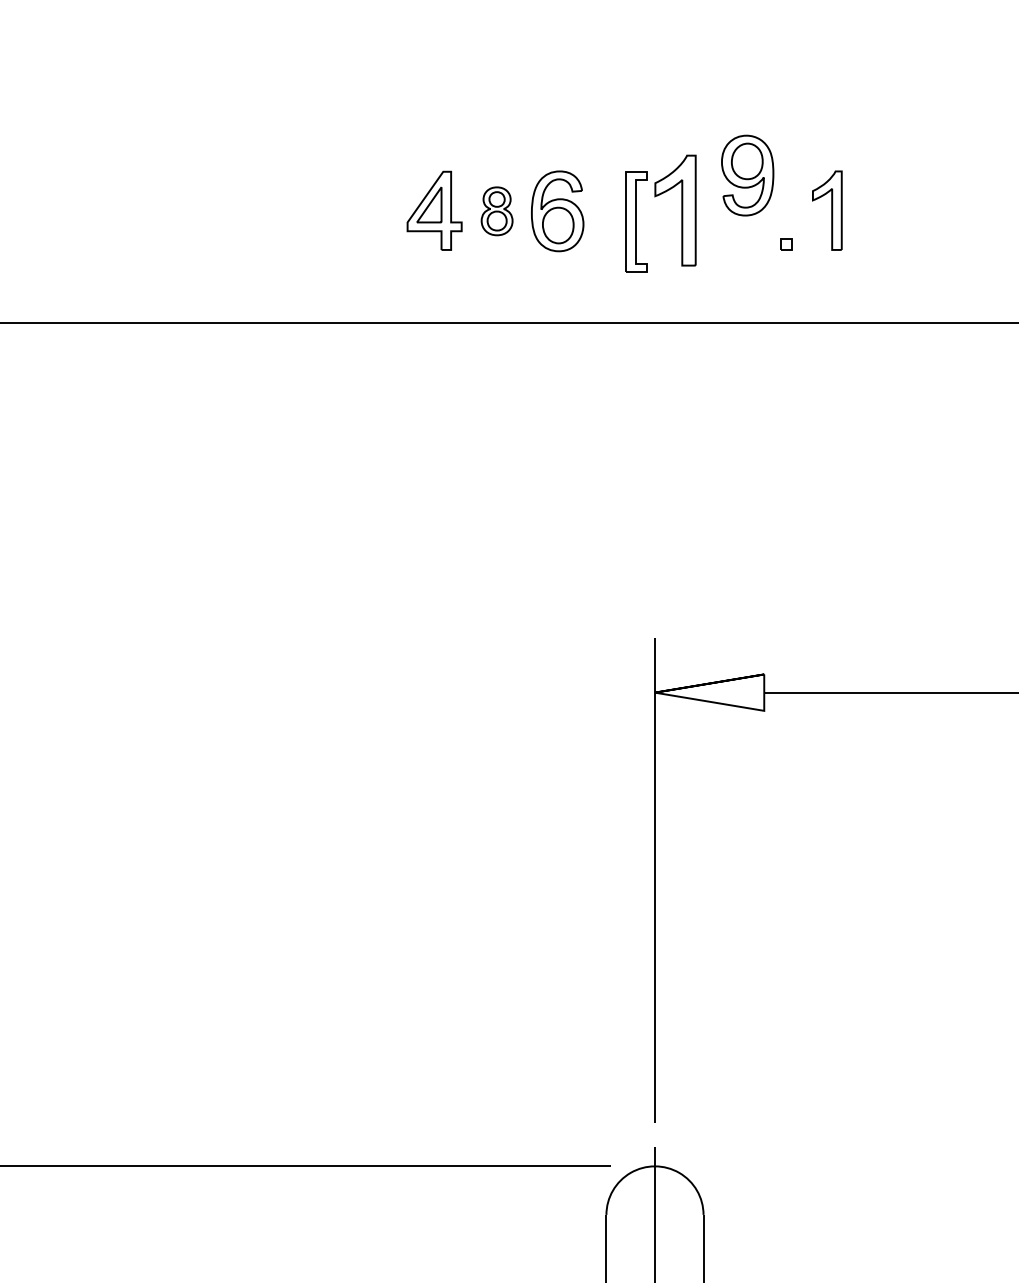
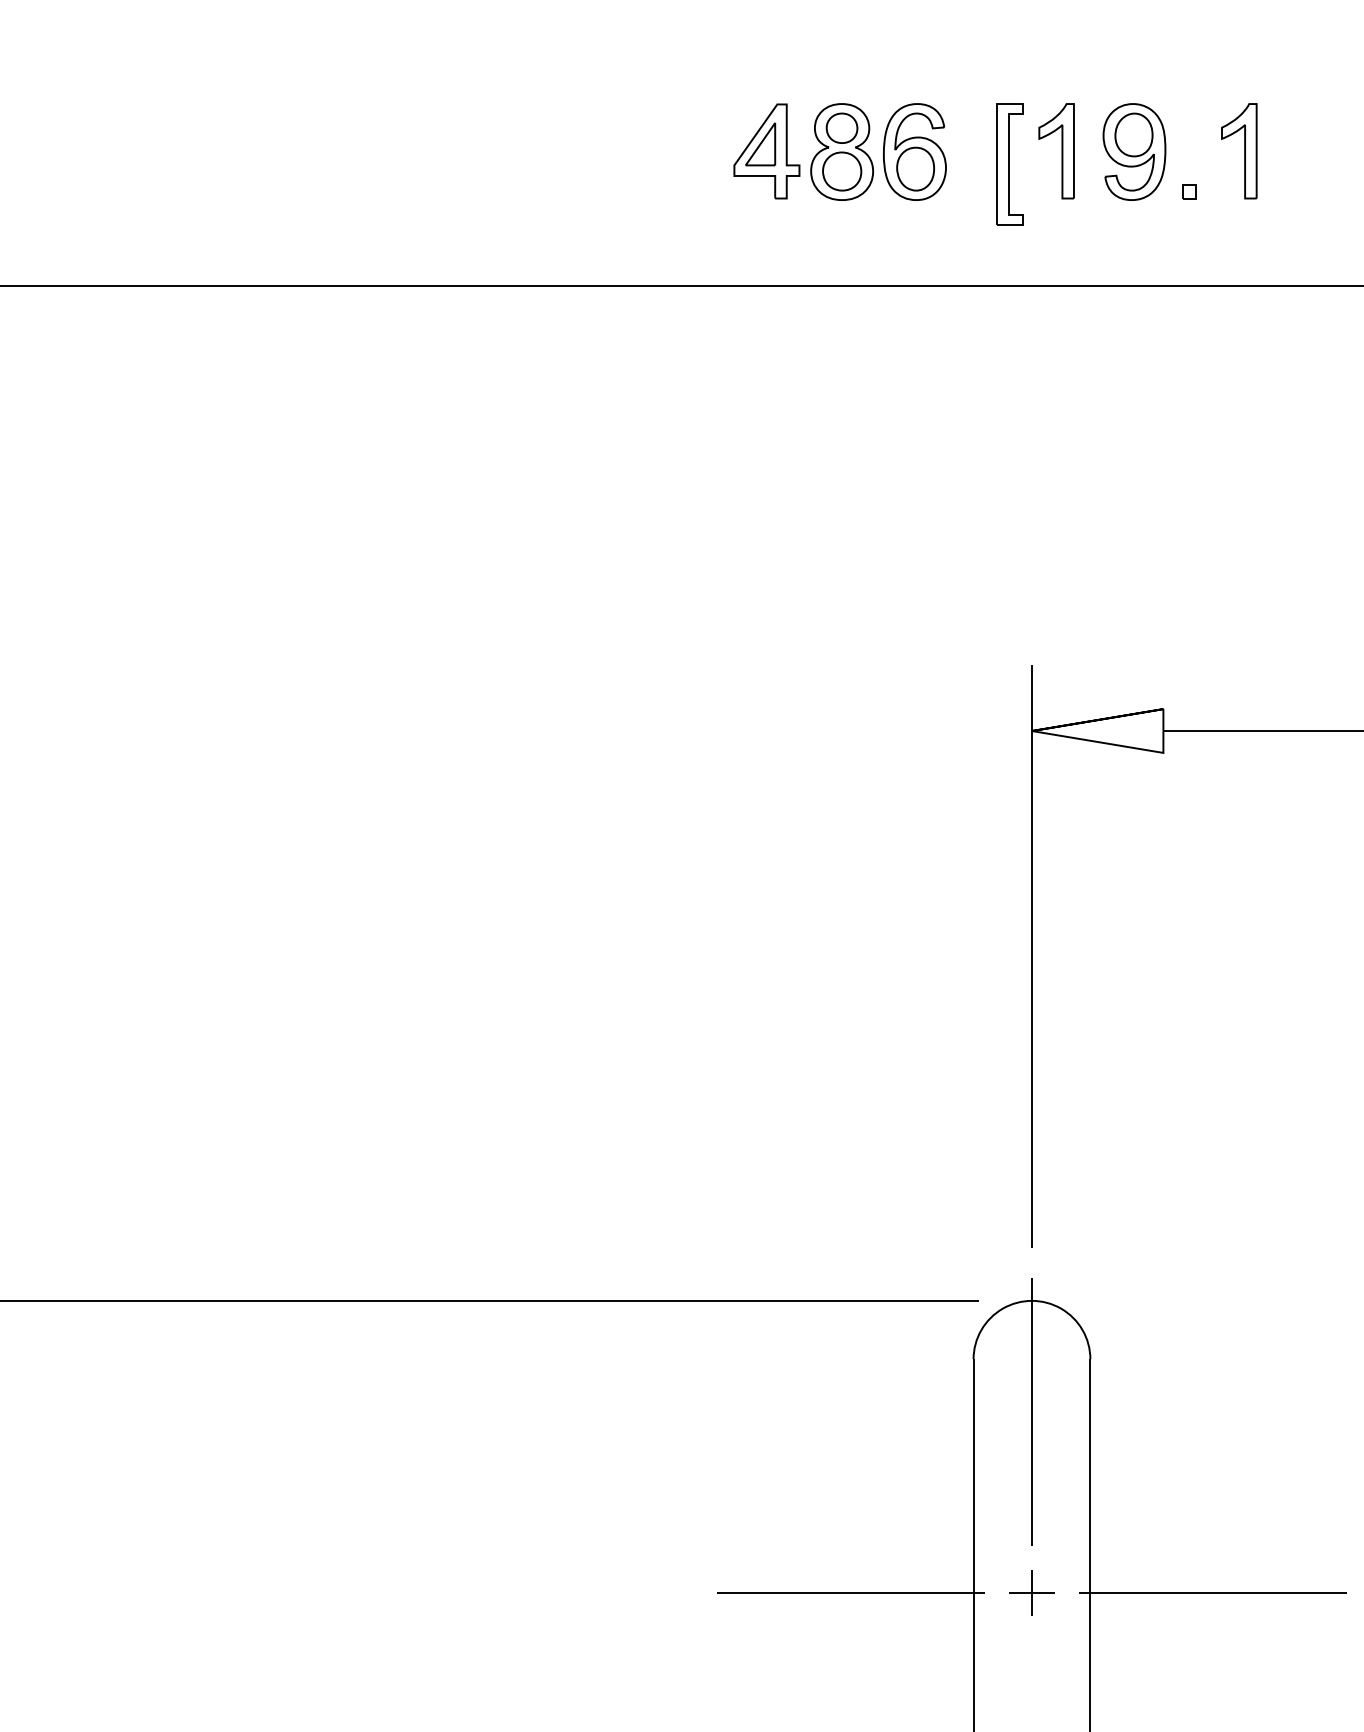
part: (747, 175) -> (1134, 151), moved
part: (496, 210) -> (841, 151), size x1.67
part: (675, 210) -> (1056, 151), size x0.71

